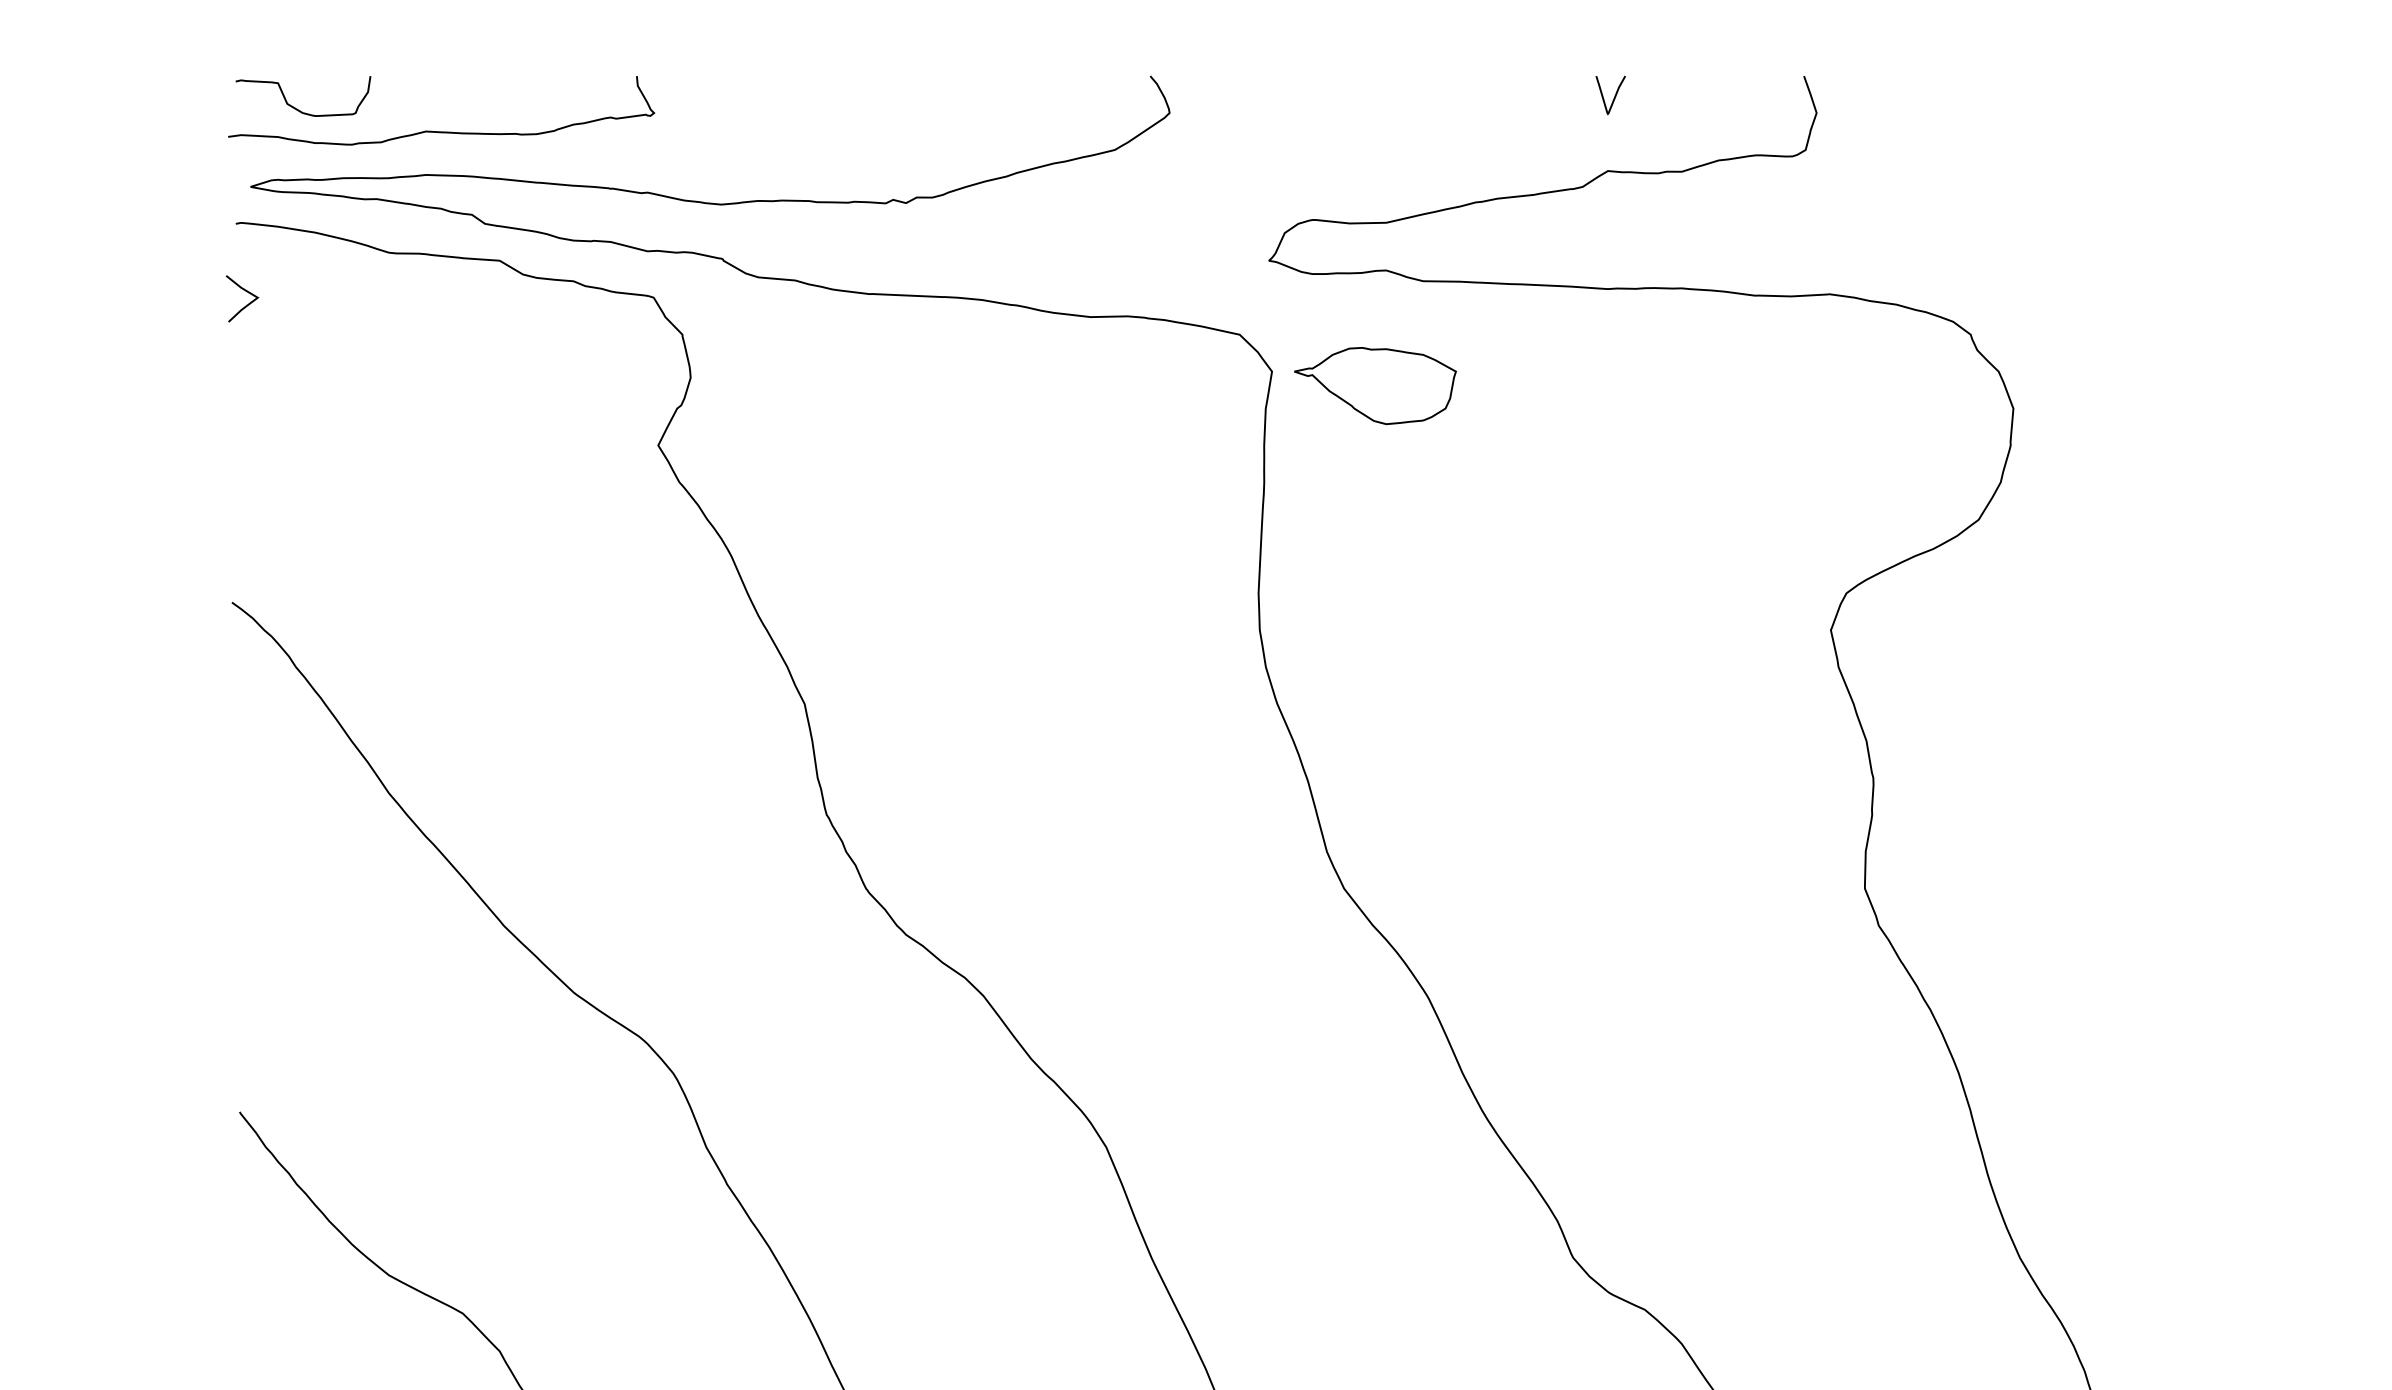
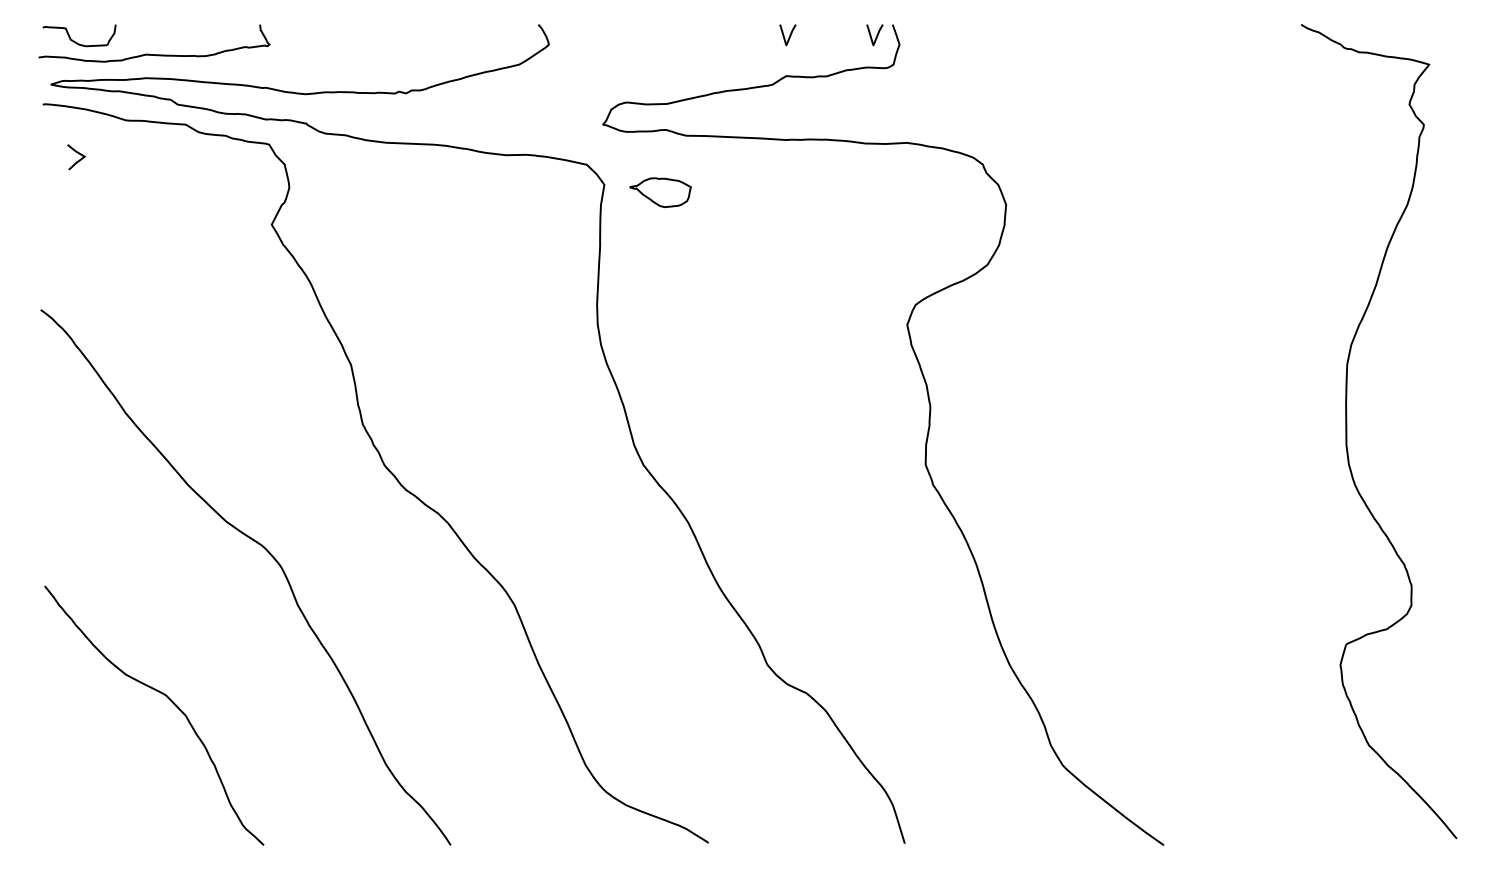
curve: (1774, 96) -> (876, 35), added
curve: (244, 304) -> (77, 160), moved
part: (1375, 385) -> (660, 192), size x0.7

